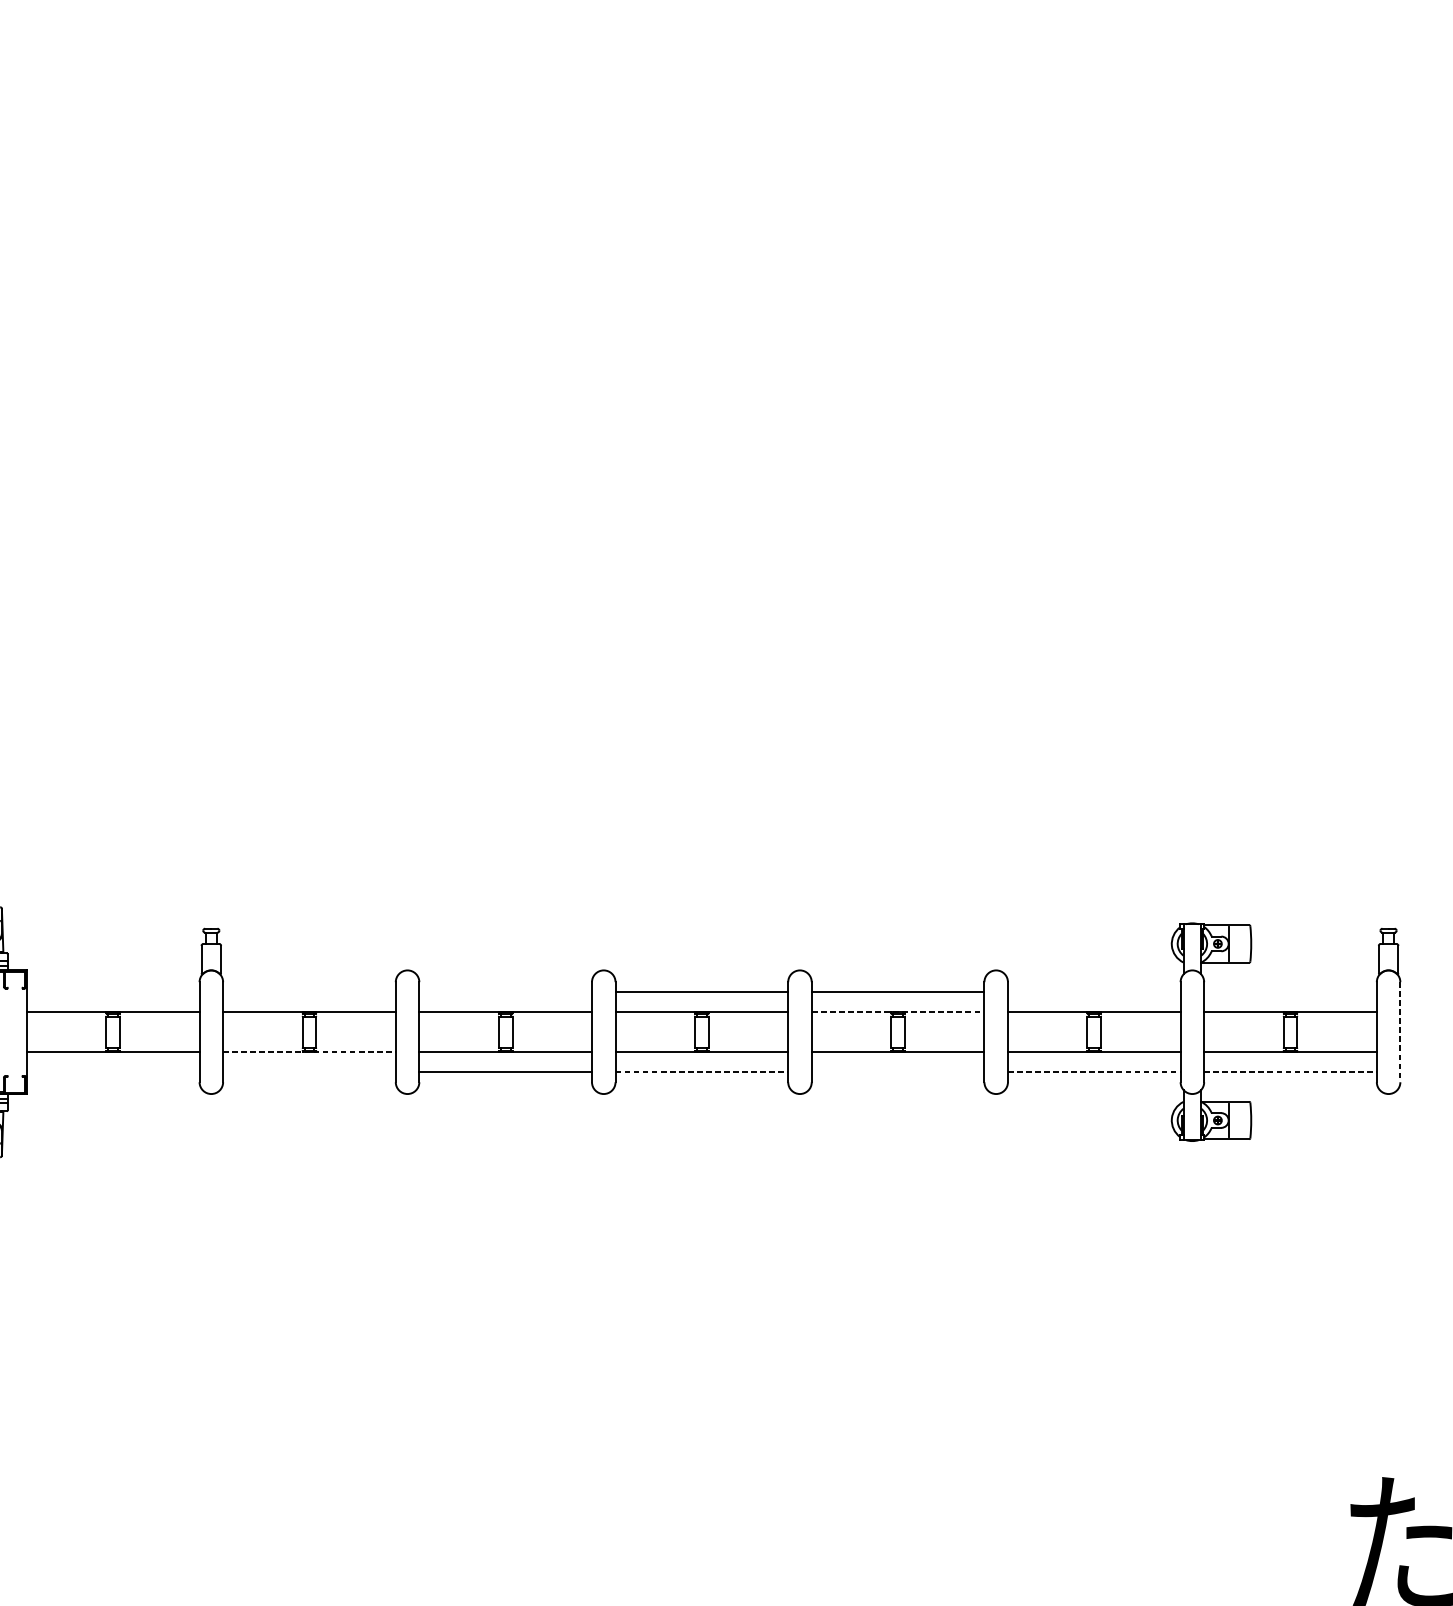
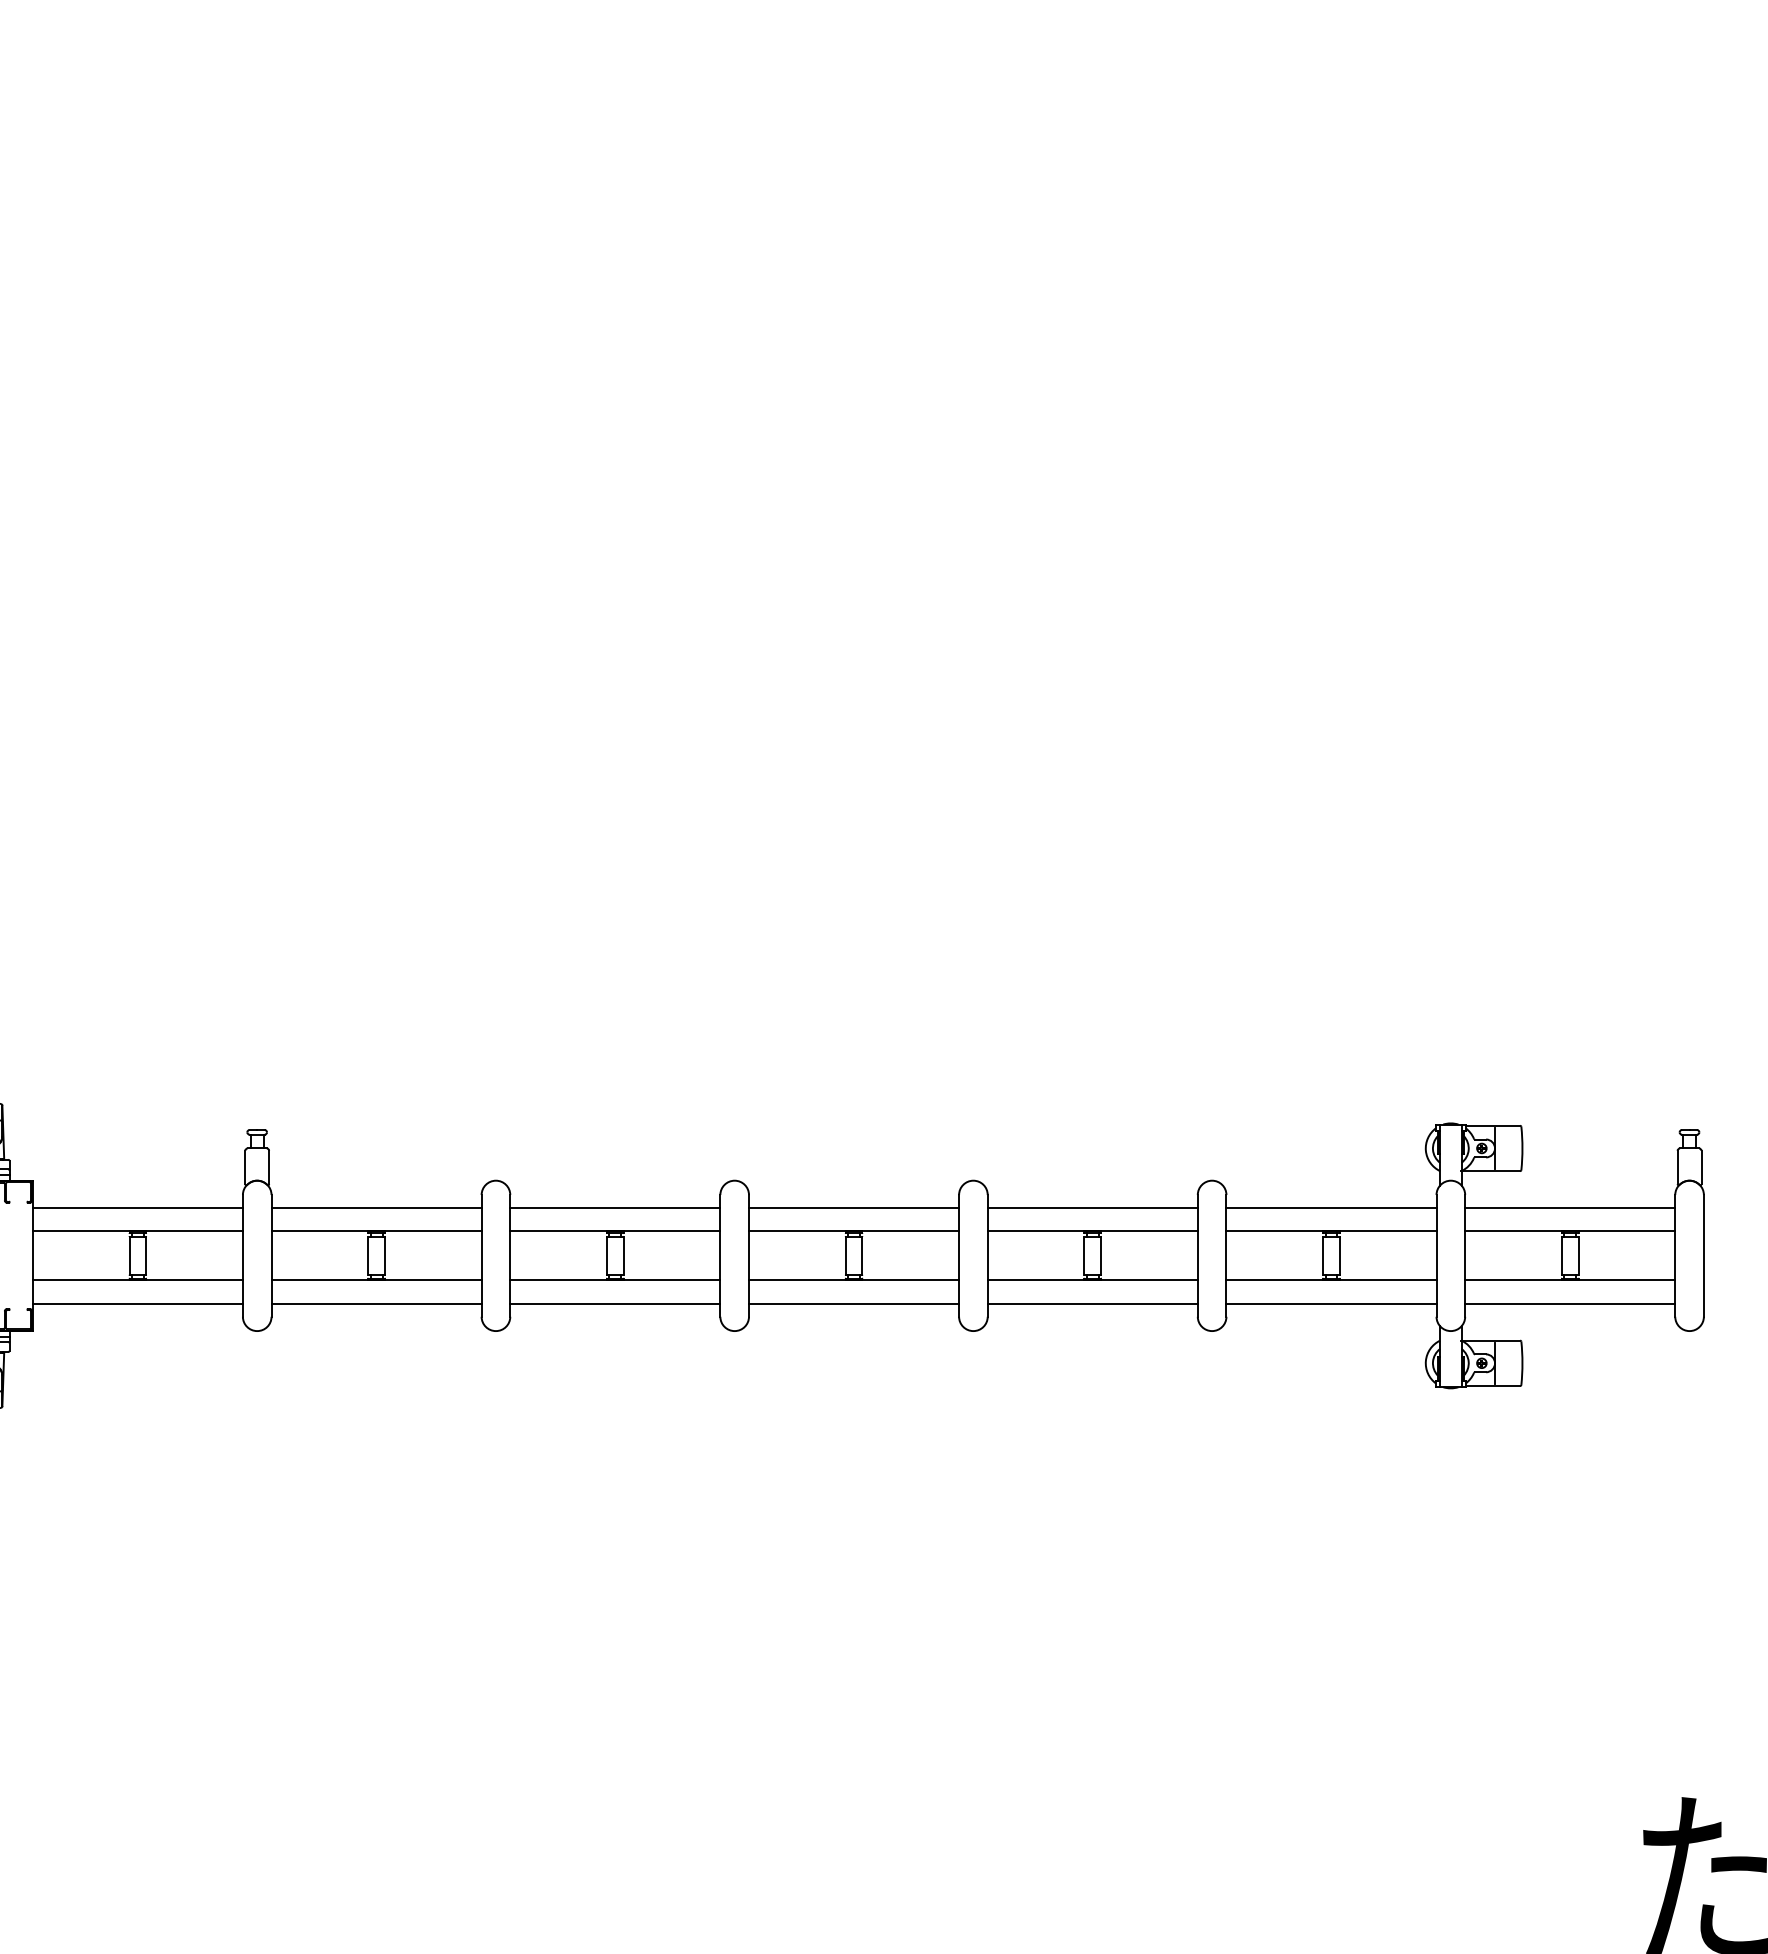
line: (112, 992) -> (137, 1207), added
line: (309, 992) -> (376, 1207), added
line: (505, 992) -> (615, 1207), added
line: (1094, 992) -> (1331, 1207), added
line: (1290, 992) -> (1570, 1207), added
line: (898, 1012) -> (1093, 1231), dashed -> solid
line: (1400, 1031) -> (1703, 1255), dashed -> solid
line: (310, 1052) -> (377, 1280), dashed -> solid
line: (112, 1072) -> (137, 1304), added
line: (309, 1072) -> (376, 1304), added
line: (702, 1072) -> (854, 1304), dashed -> solid
line: (897, 1072) -> (1092, 1304), added
line: (1094, 1072) -> (1331, 1304), dashed -> solid
line: (1290, 1072) -> (1570, 1304), dashed -> solid

